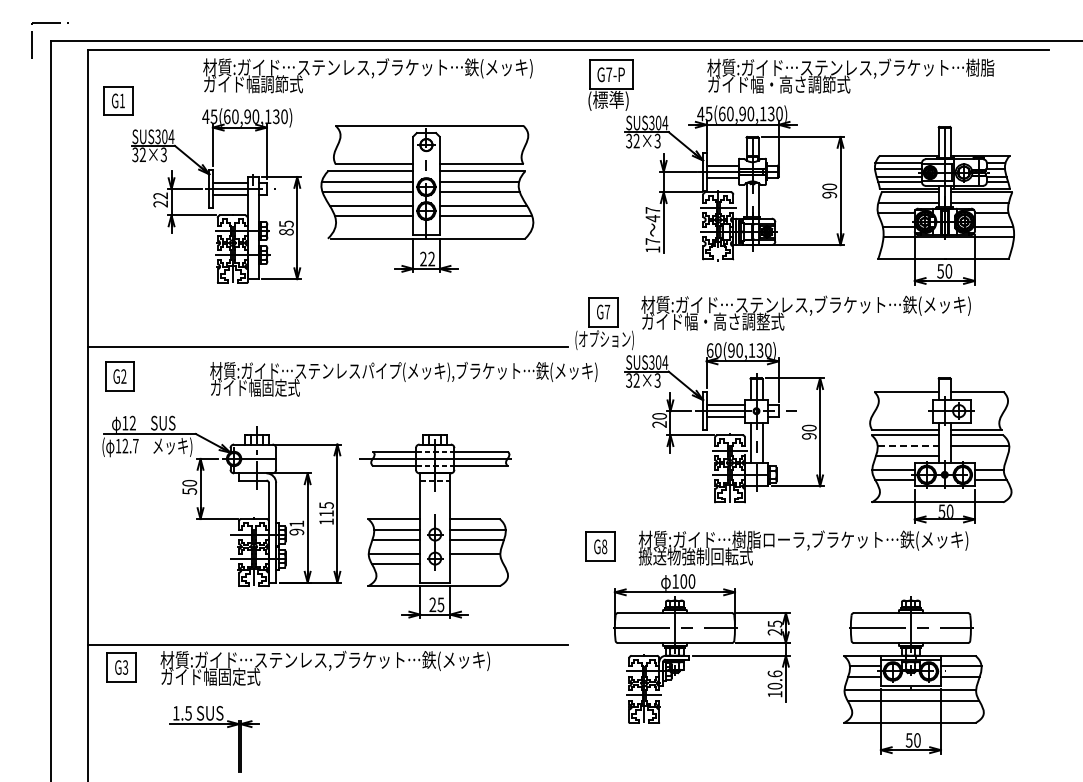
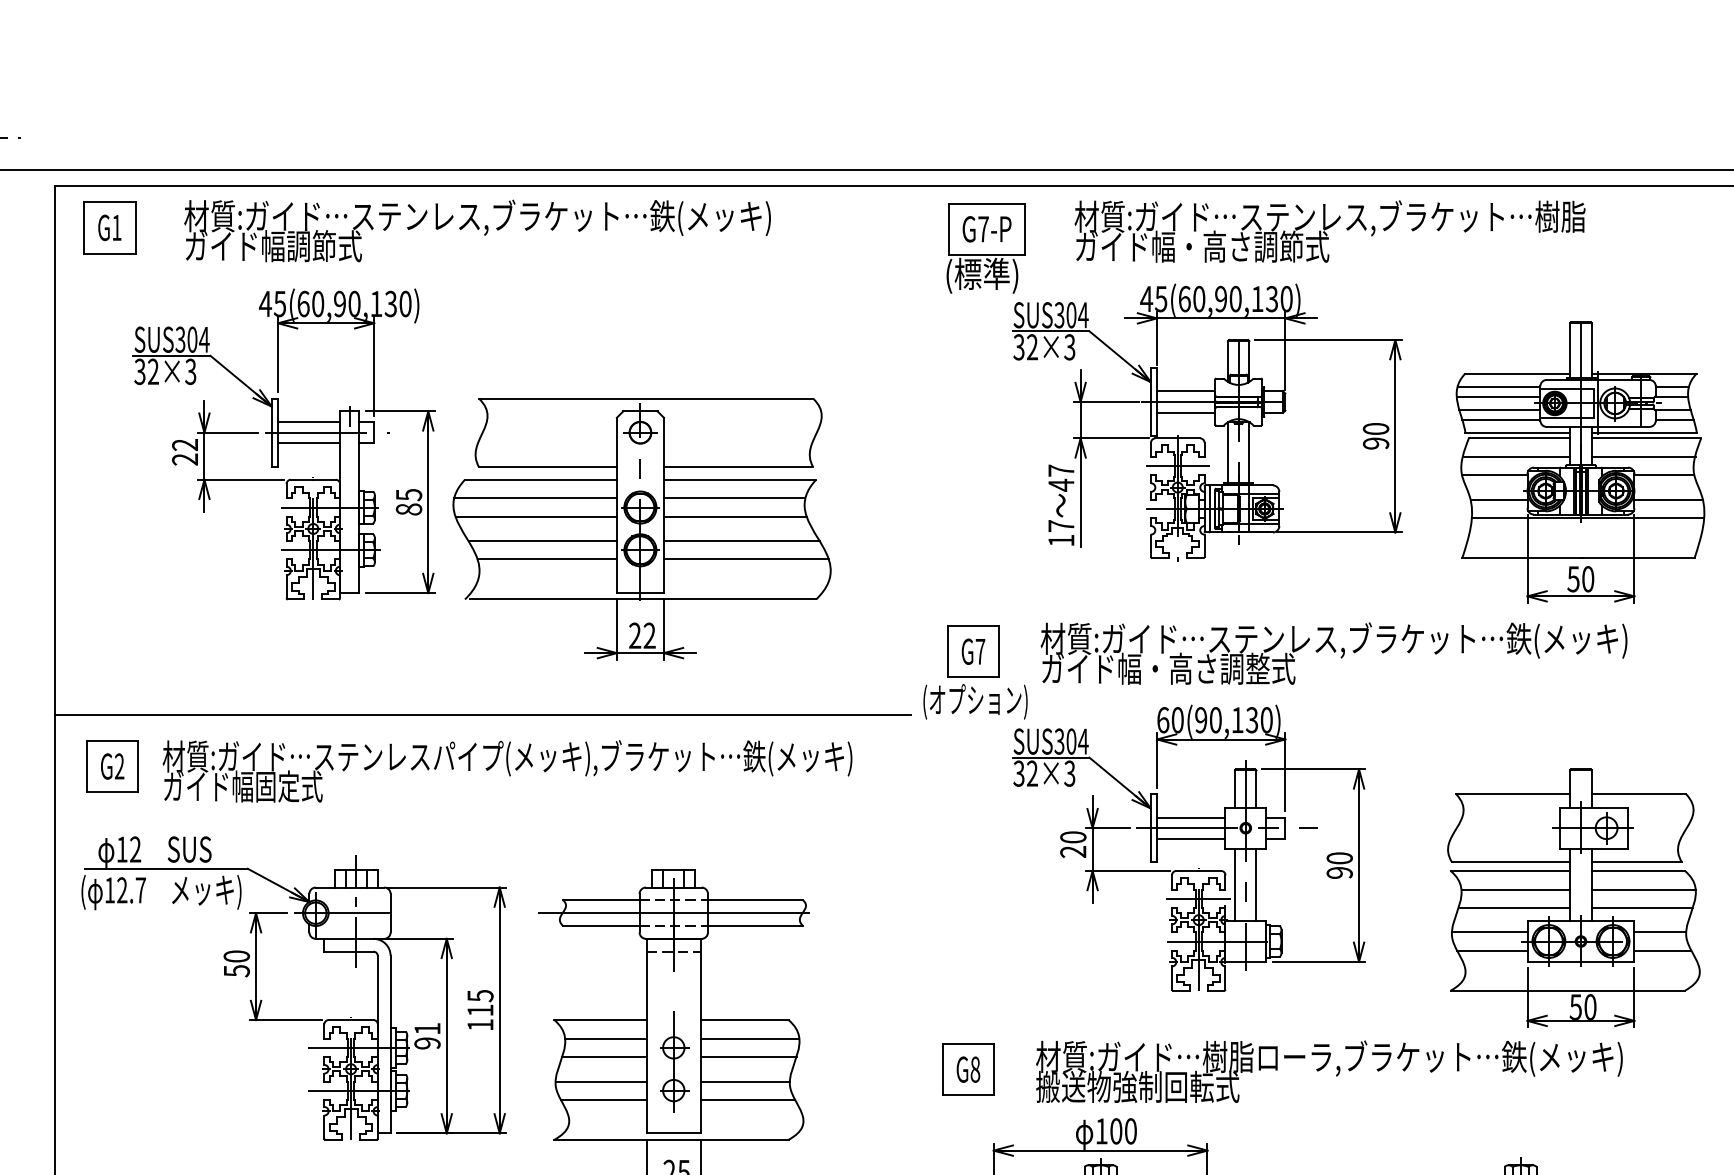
text: (367, 75) -> (476, 230), moved
text: (850, 75) -> (1329, 230), moved
part: (118, 100) -> (110, 227), moved
part: (427, 198) -> (642, 527), moved
text: (403, 378) -> (506, 769), moved
line: (908, 445) -> (1516, 889), dashed -> solid
line: (978, 455) -> (1640, 907), added
line: (476, 563) -> (747, 1099), added

